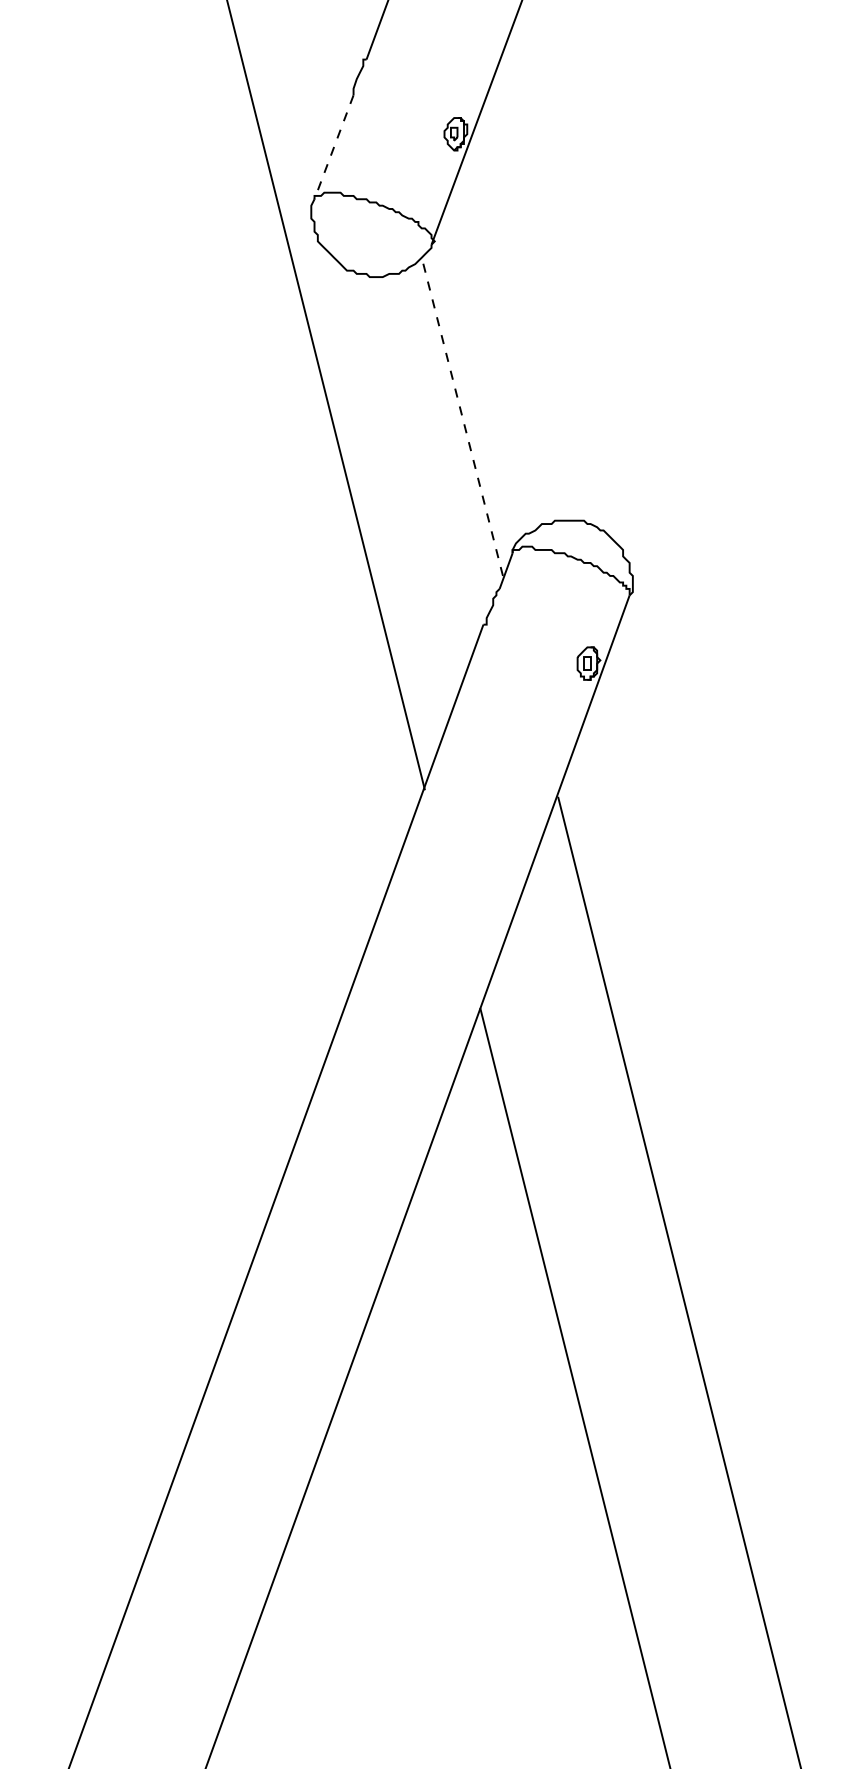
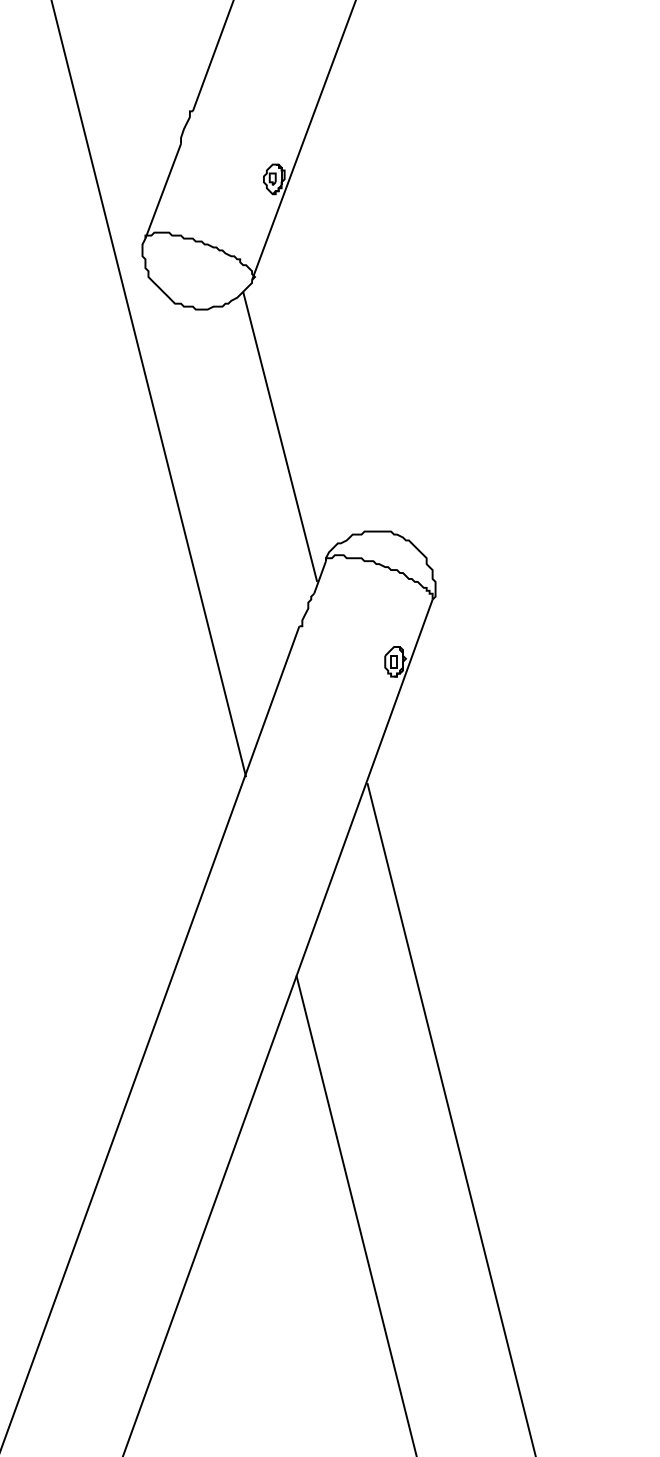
line: (334, 147) -> (163, 191), dashed -> solid
line: (462, 416) -> (280, 436), dashed -> solid

